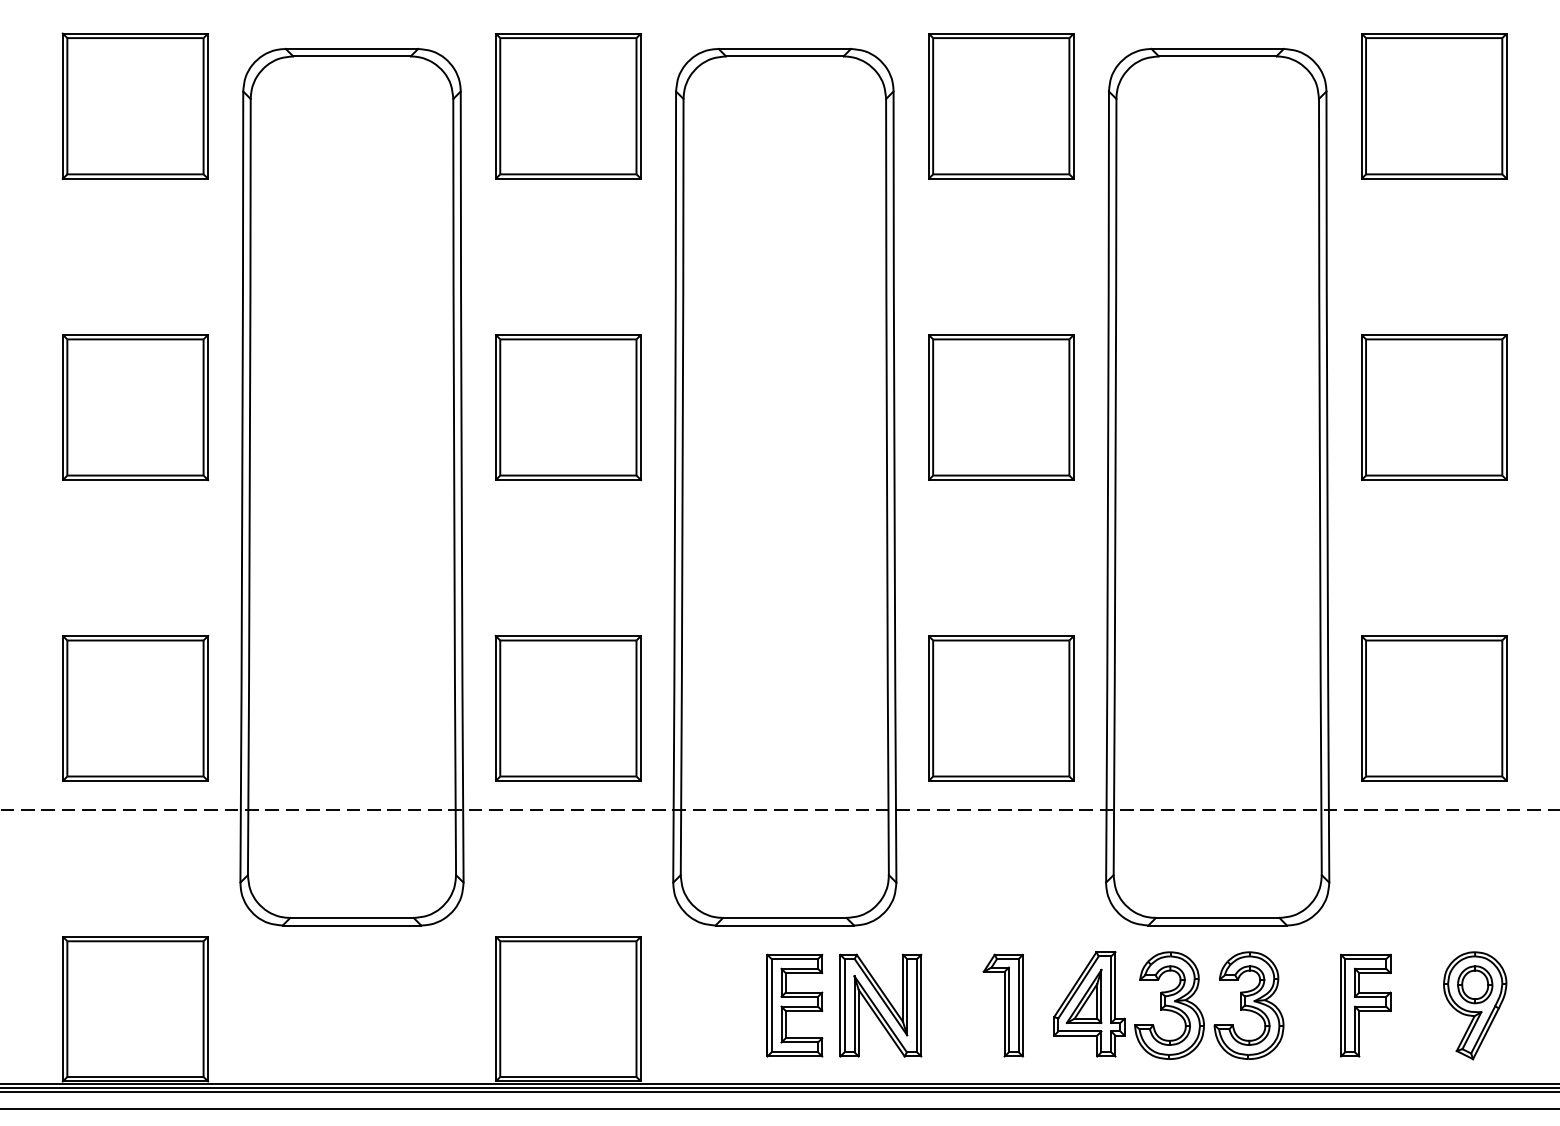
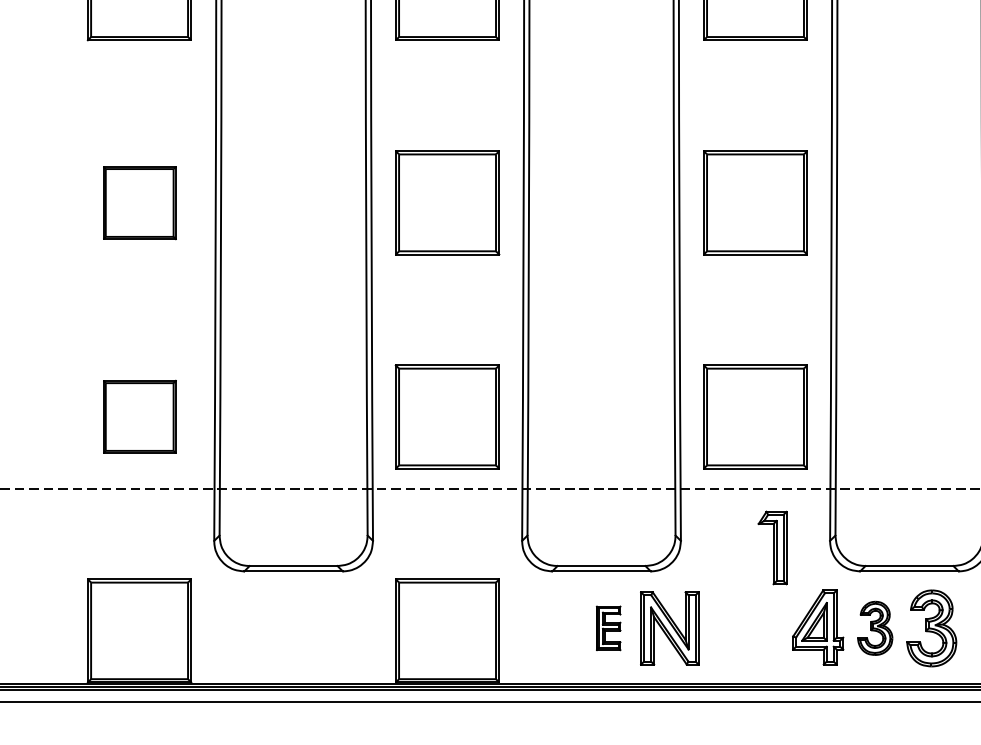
part: (135, 407) -> (139, 202), size x0.7
part: (135, 708) -> (139, 417), size x0.7
part: (794, 1005) -> (608, 628), size x0.6
part: (1002, 1005) -> (772, 547), moved
part: (1169, 1005) -> (875, 628), size x0.7

